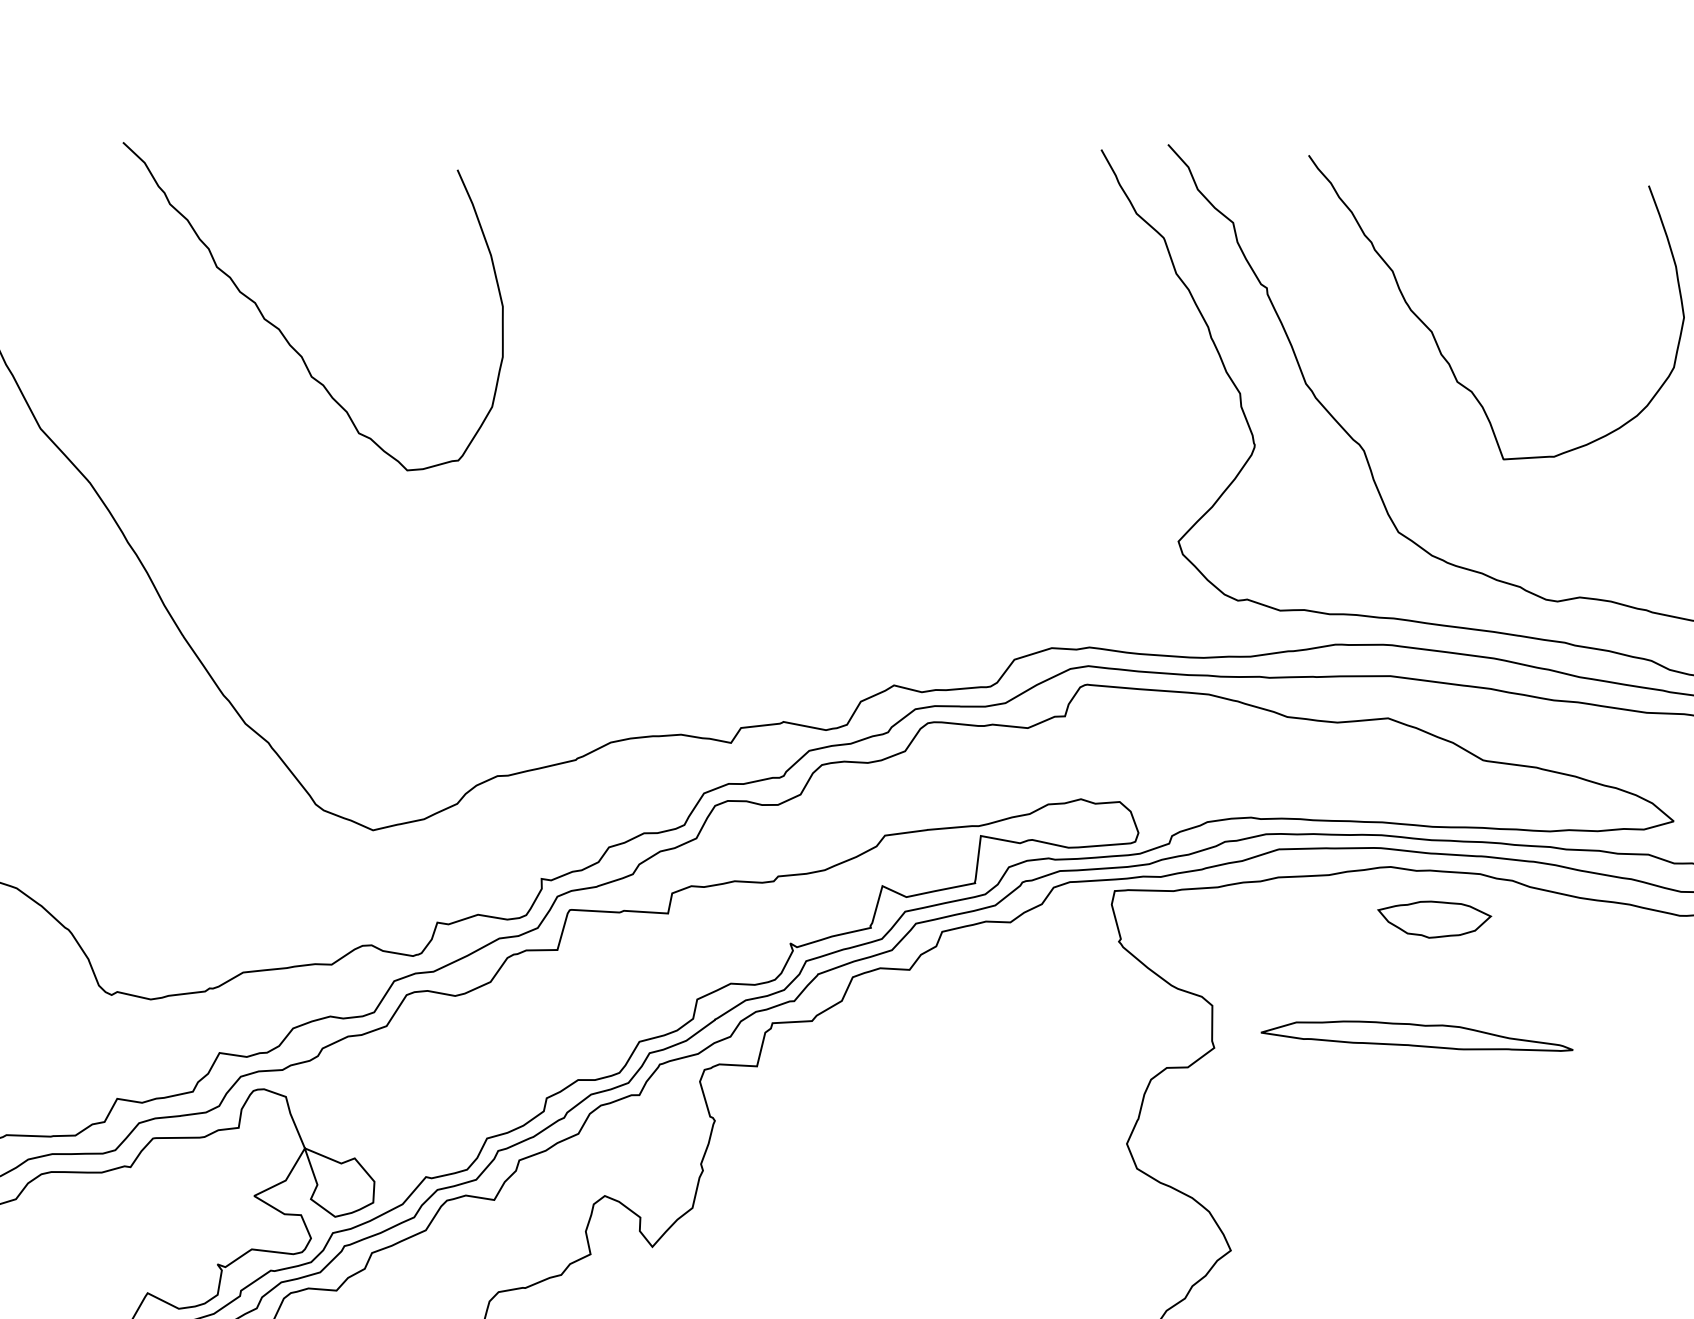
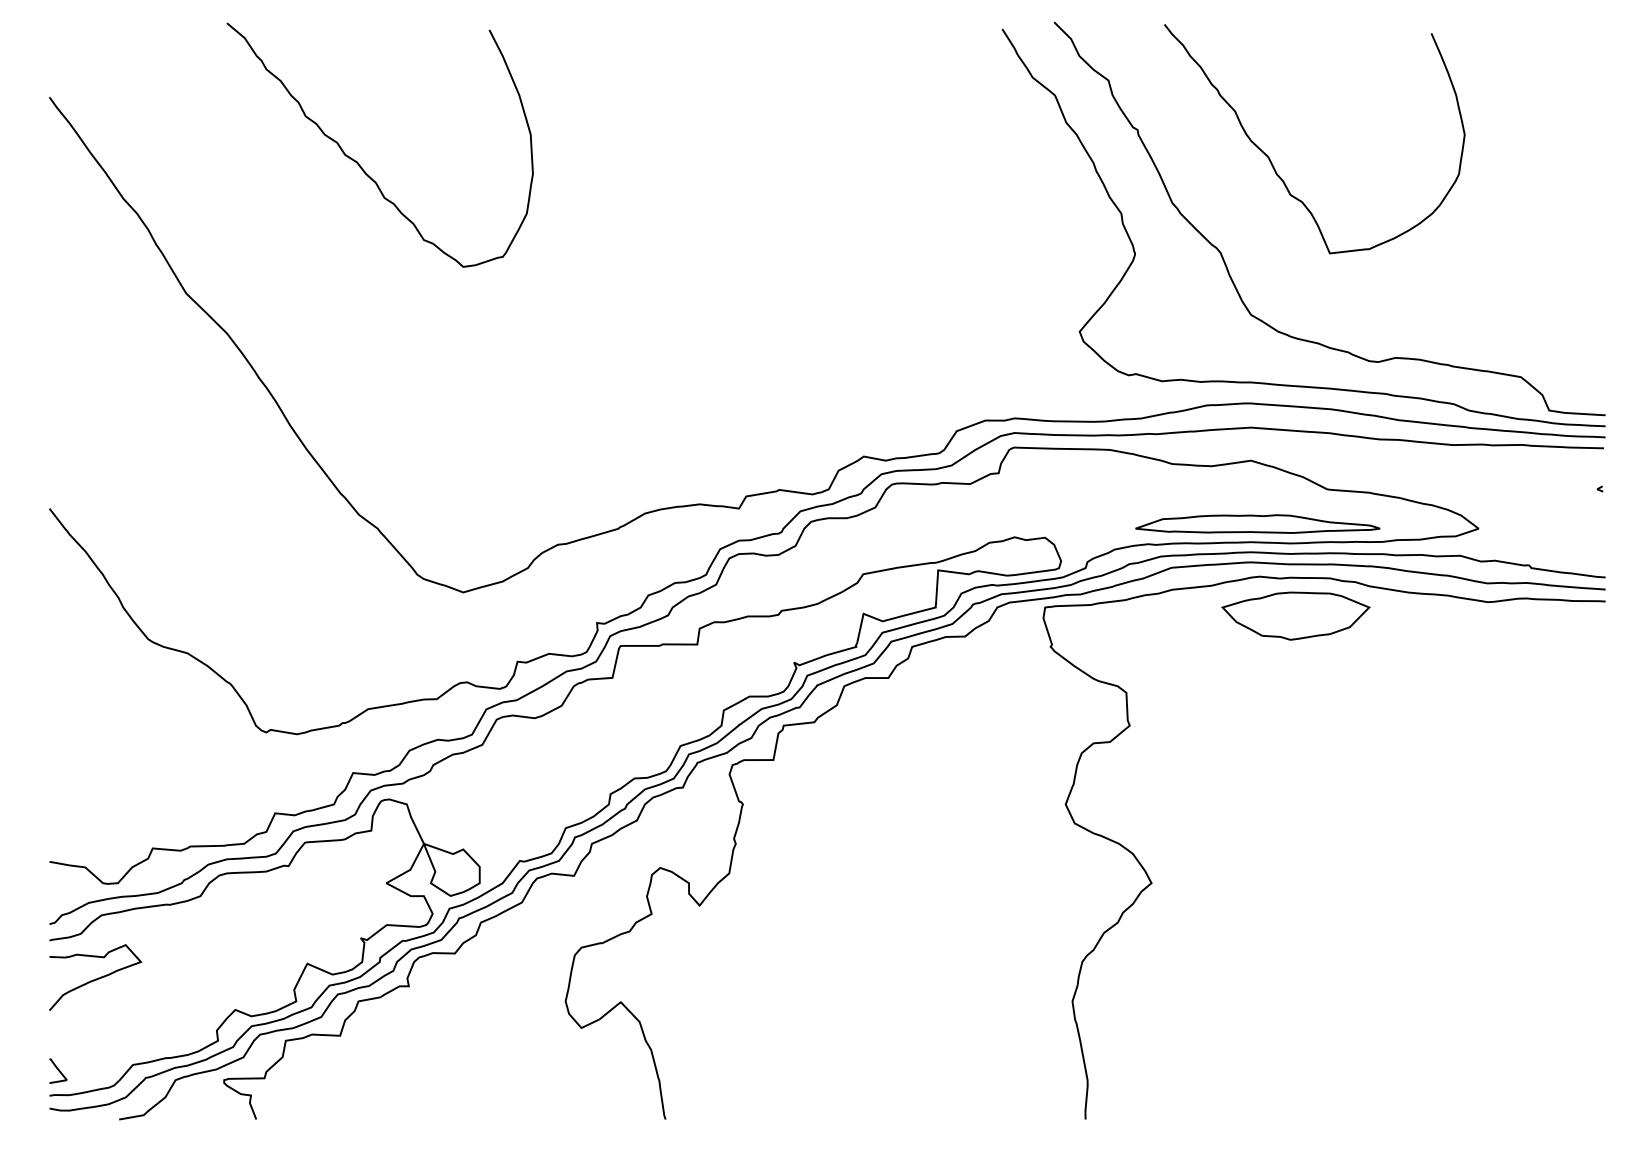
curve: (282, 331) -> (359, 163), moved
part: (1433, 919) -> (1295, 615), size x1.67
part: (1417, 1034) -> (1257, 523), moved

